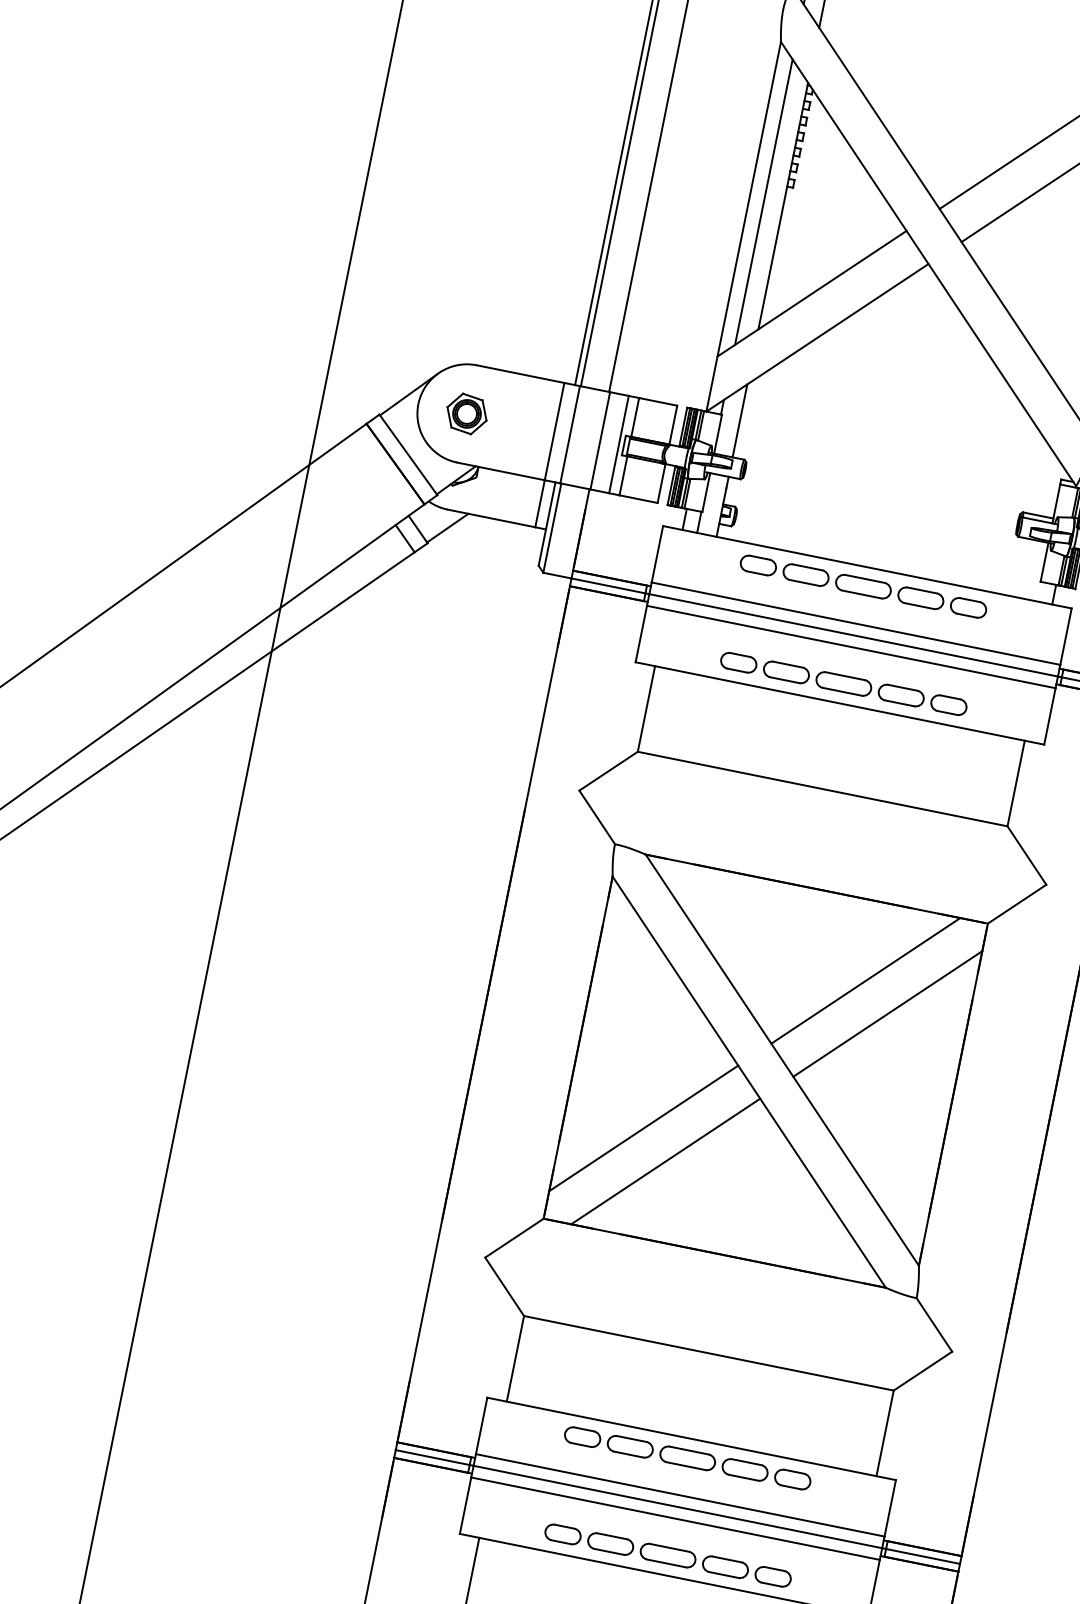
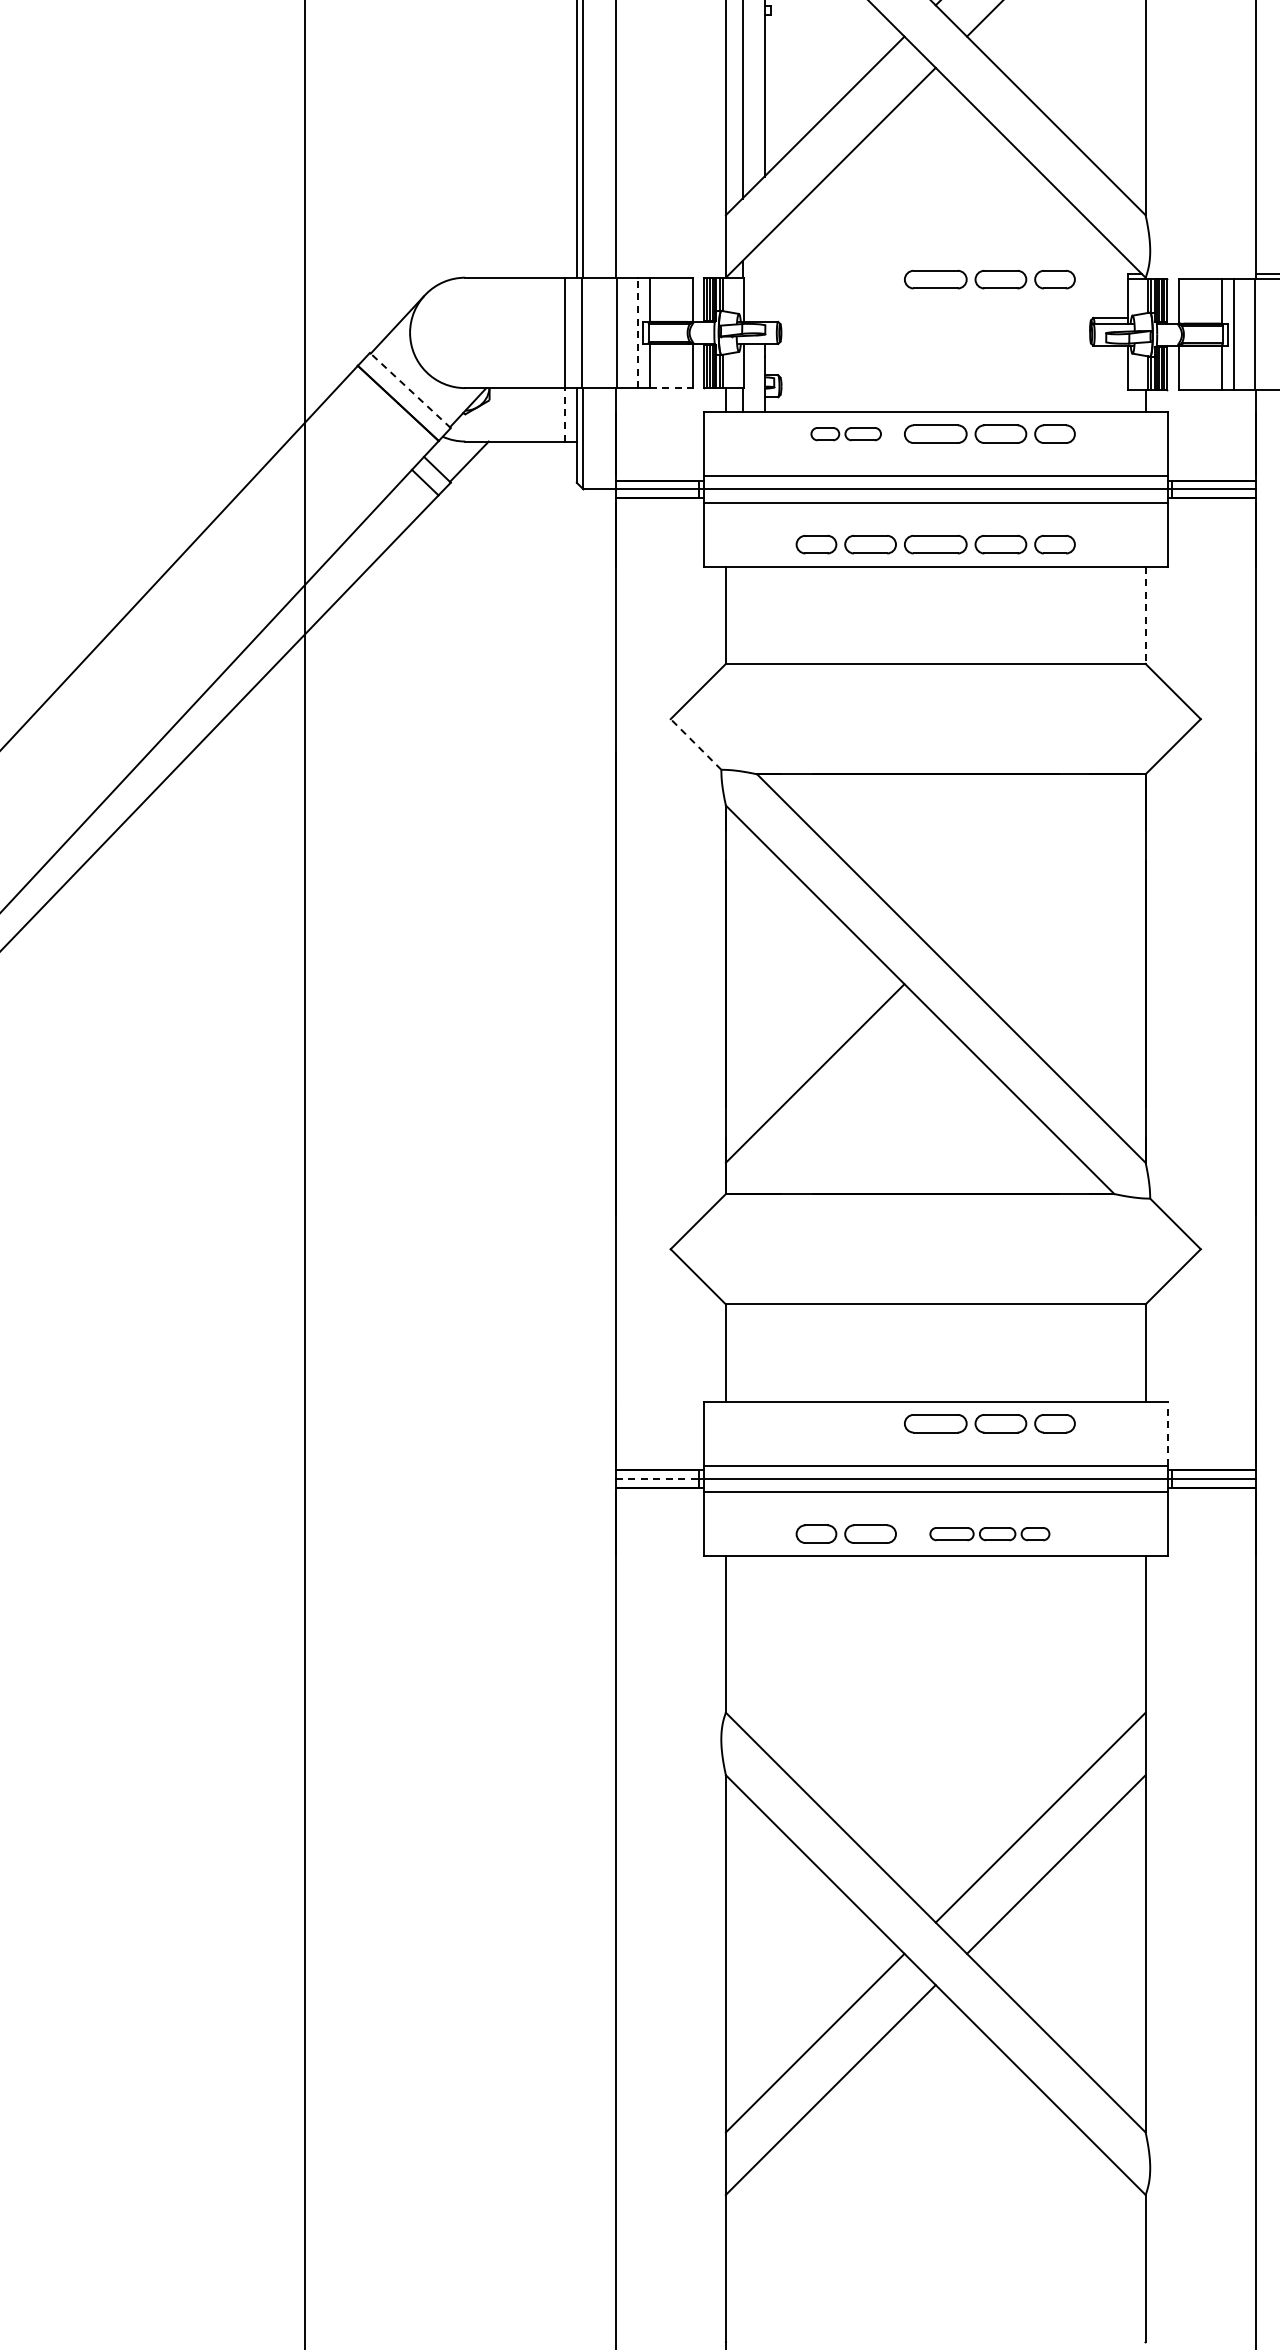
part: (467, 413) -> (465, 332), removed
line: (739, 420) -> (764, 280), removed
line: (618, 444) -> (637, 332), solid -> dashed
line: (408, 454) -> (410, 390), solid -> dashed
part: (938, 459) -> (989, 279), added
line: (638, 499) -> (671, 388), solid -> dashed
line: (539, 503) -> (564, 414), solid -> dashed
part: (784, 570) -> (845, 433), size x0.7
line: (1016, 783) -> (1145, 615), solid -> dashed
line: (597, 817) -> (696, 744), solid -> dashed
line: (865, 980) -> (1024, 863), removed
line: (888, 1013) -> (1056, 894), removed
line: (665, 1161) -> (846, 1104), removed
part: (608, 1442) -> (845, 1423), removed
line: (432, 1457) -> (657, 1478), solid -> dashed
line: (890, 1508) -> (1167, 1433), solid -> dashed
part: (715, 1564) -> (989, 1533), size x0.7

